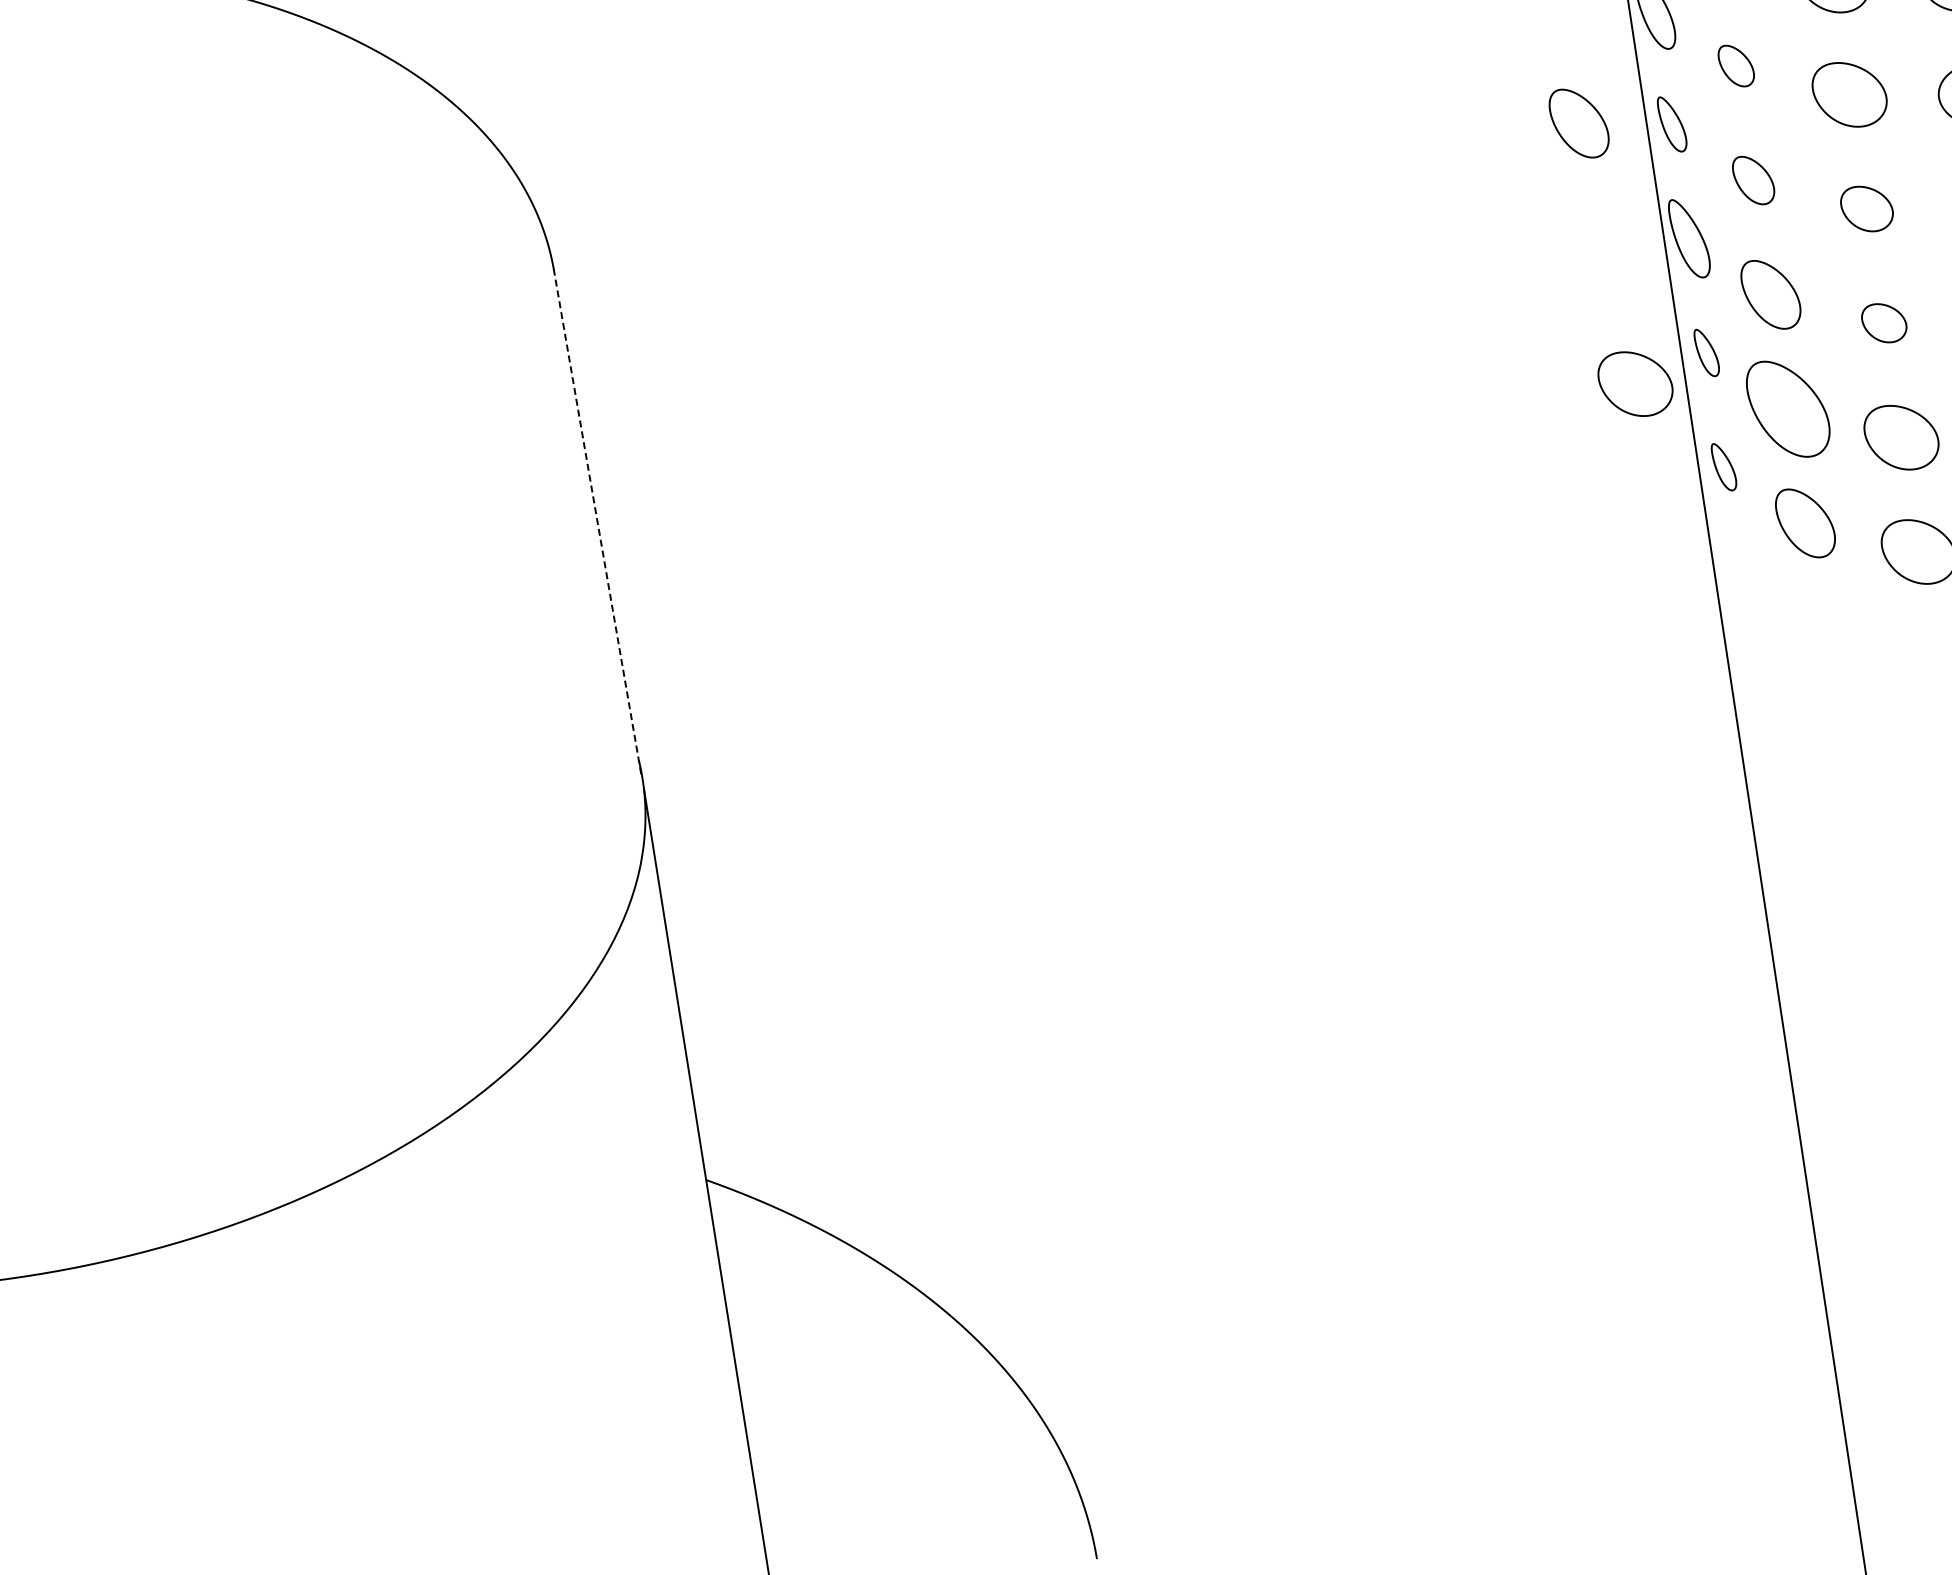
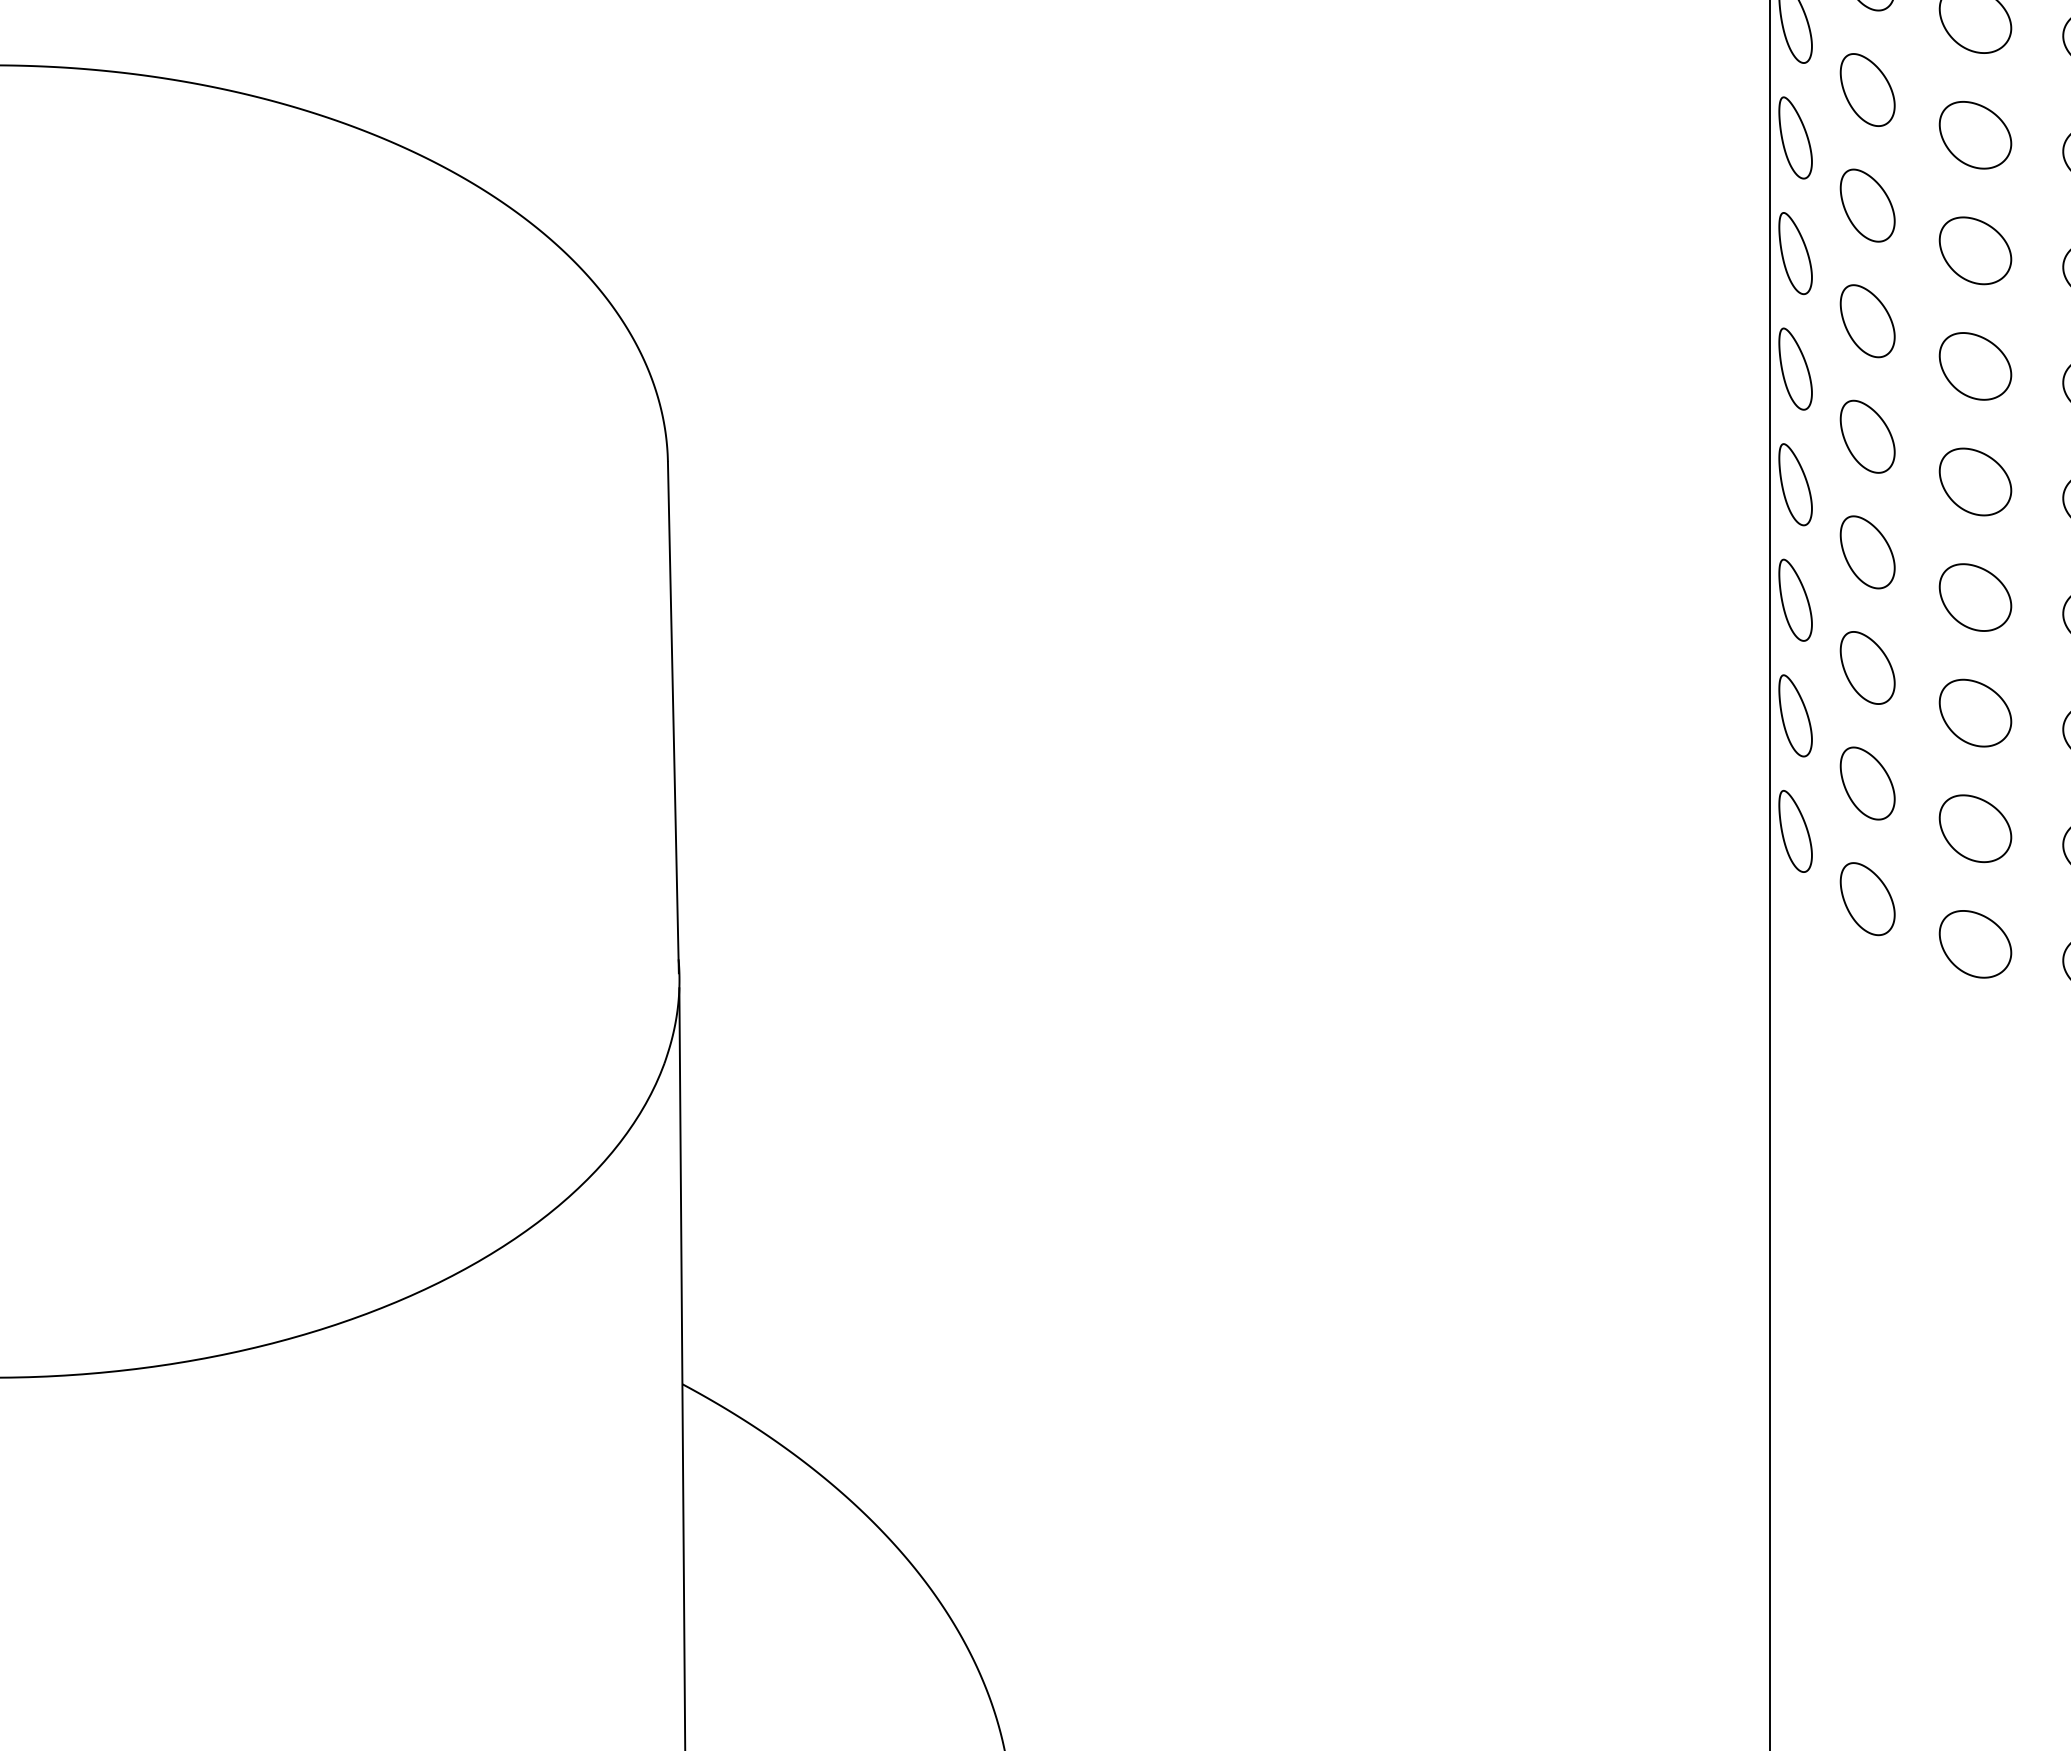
part: (1736, 65) -> (1867, 436), size x1.67
part: (1579, 122) -> (1703, 469), removed
part: (1672, 124) -> (1795, 484), size x1.43
part: (1753, 180) -> (1867, 552), size x1.43
part: (1867, 208) -> (1975, 597), size x1.43
part: (1884, 322) -> (1975, 712), size x1.67
part: (1706, 352) -> (1795, 715), size x1.67
part: (1635, 383) -> (1720, 735), removed
part: (1788, 408) -> (1867, 783), size x0.71
part: (1724, 467) -> (1795, 831), size x1.67
line: (597, 522) -> (673, 717), dashed -> solid

